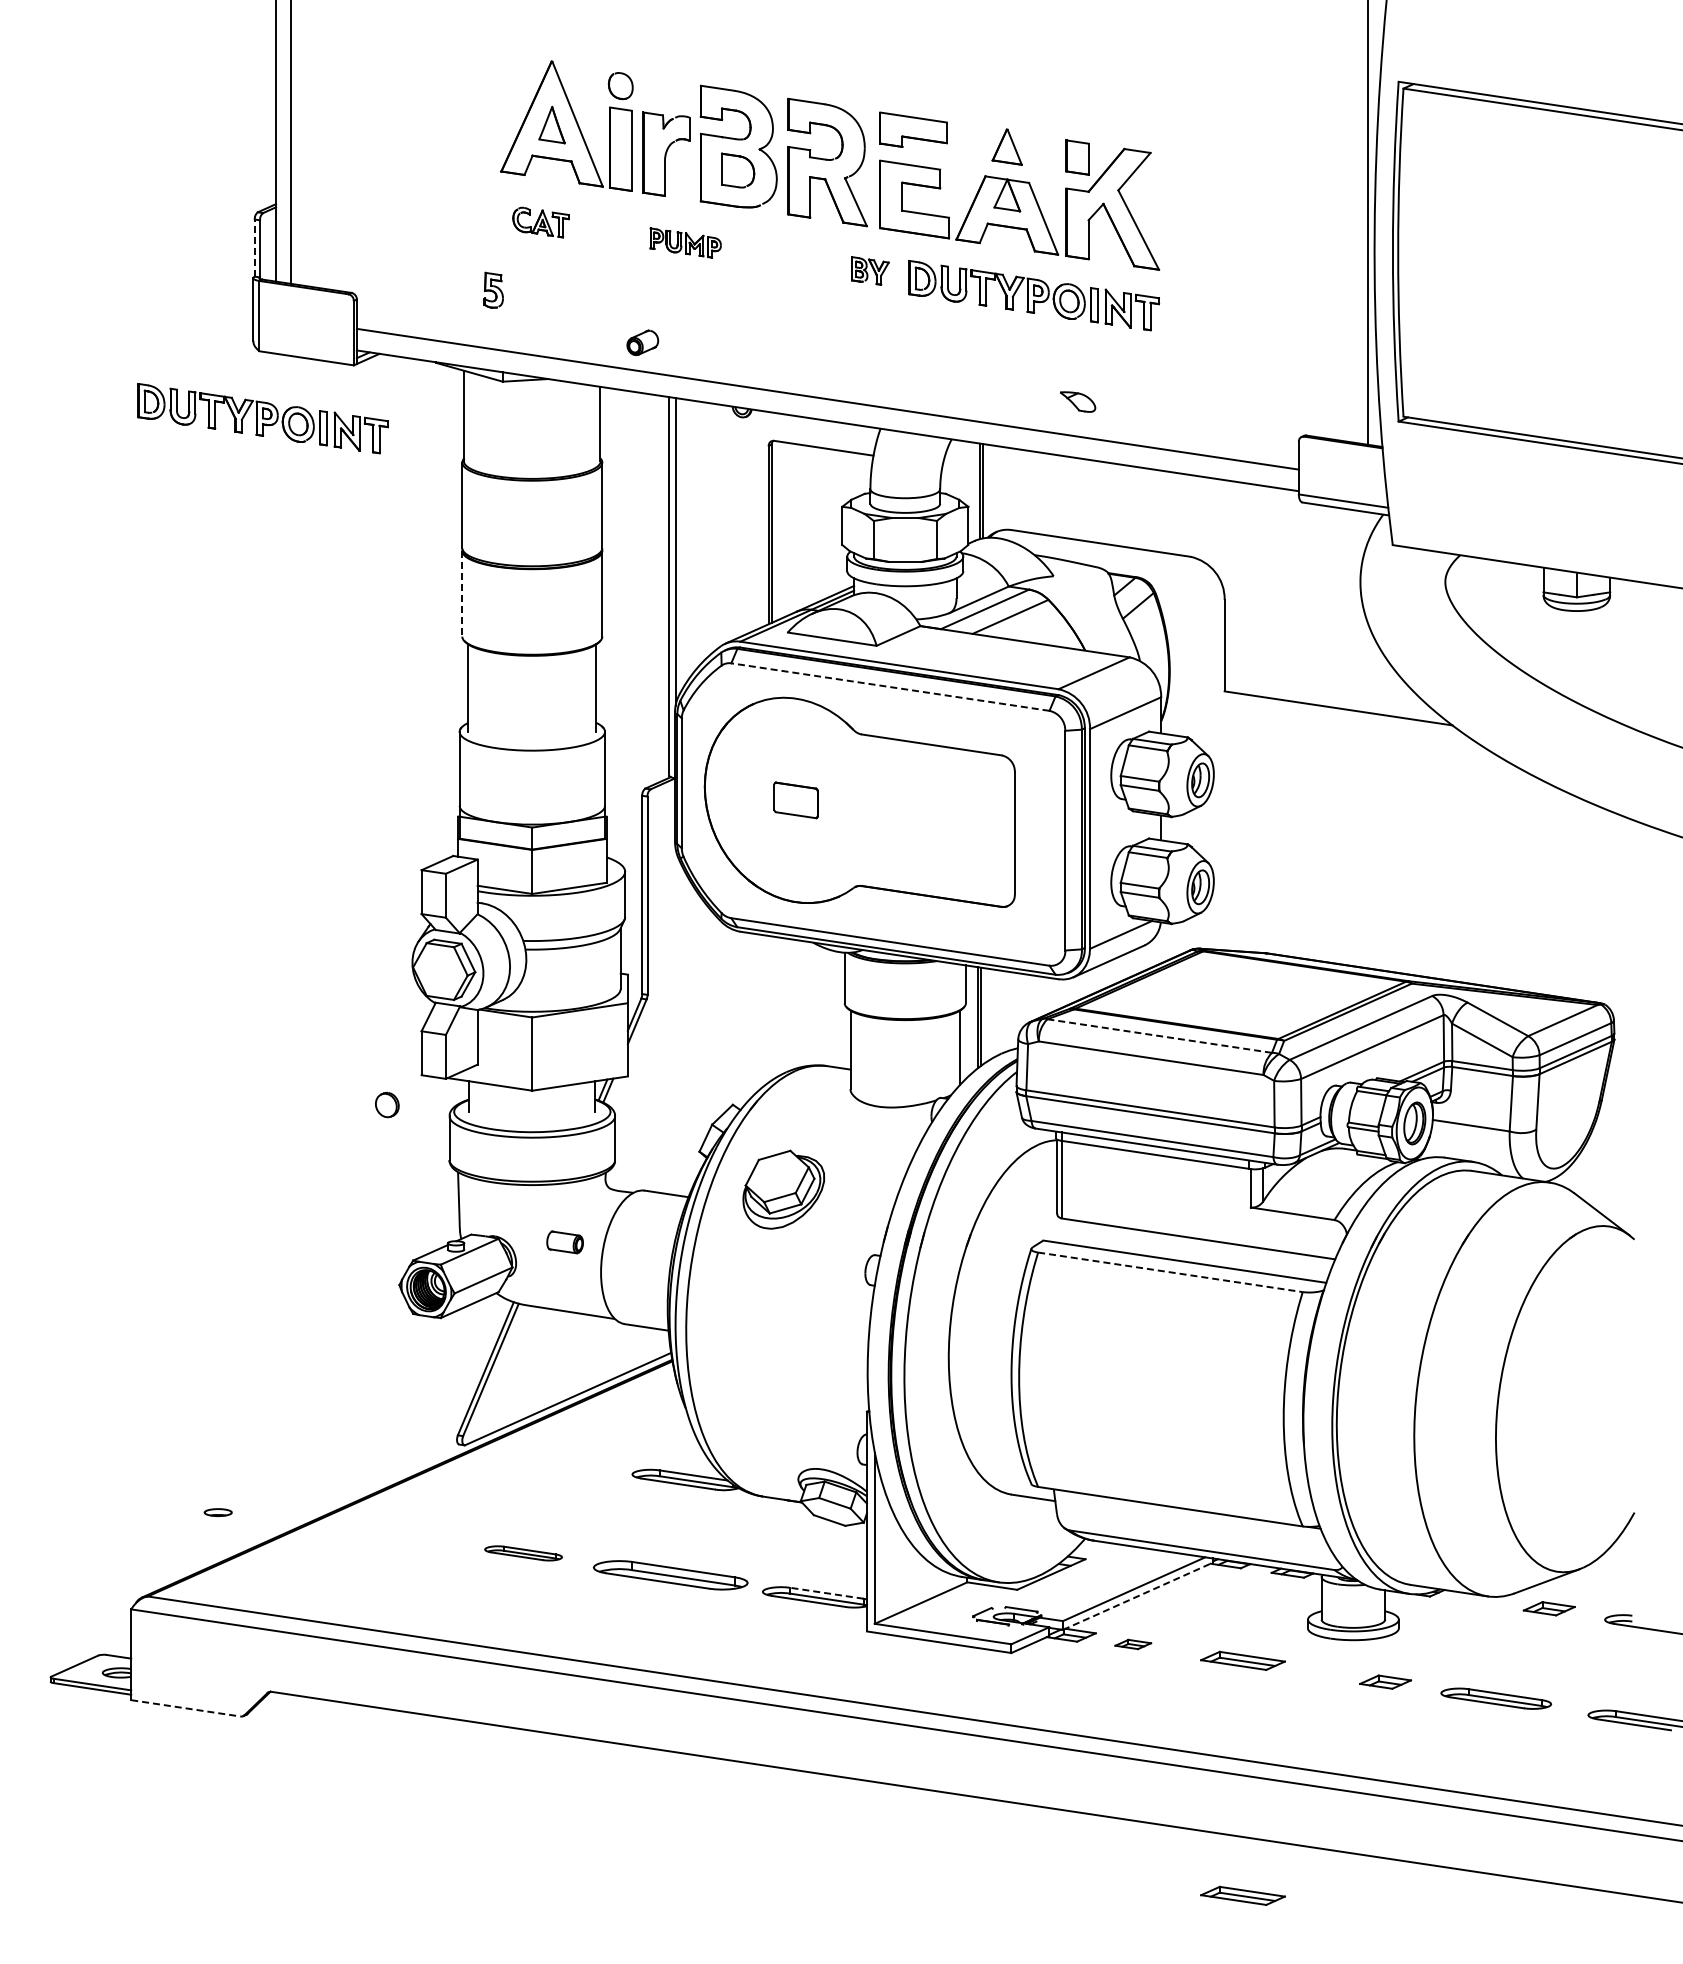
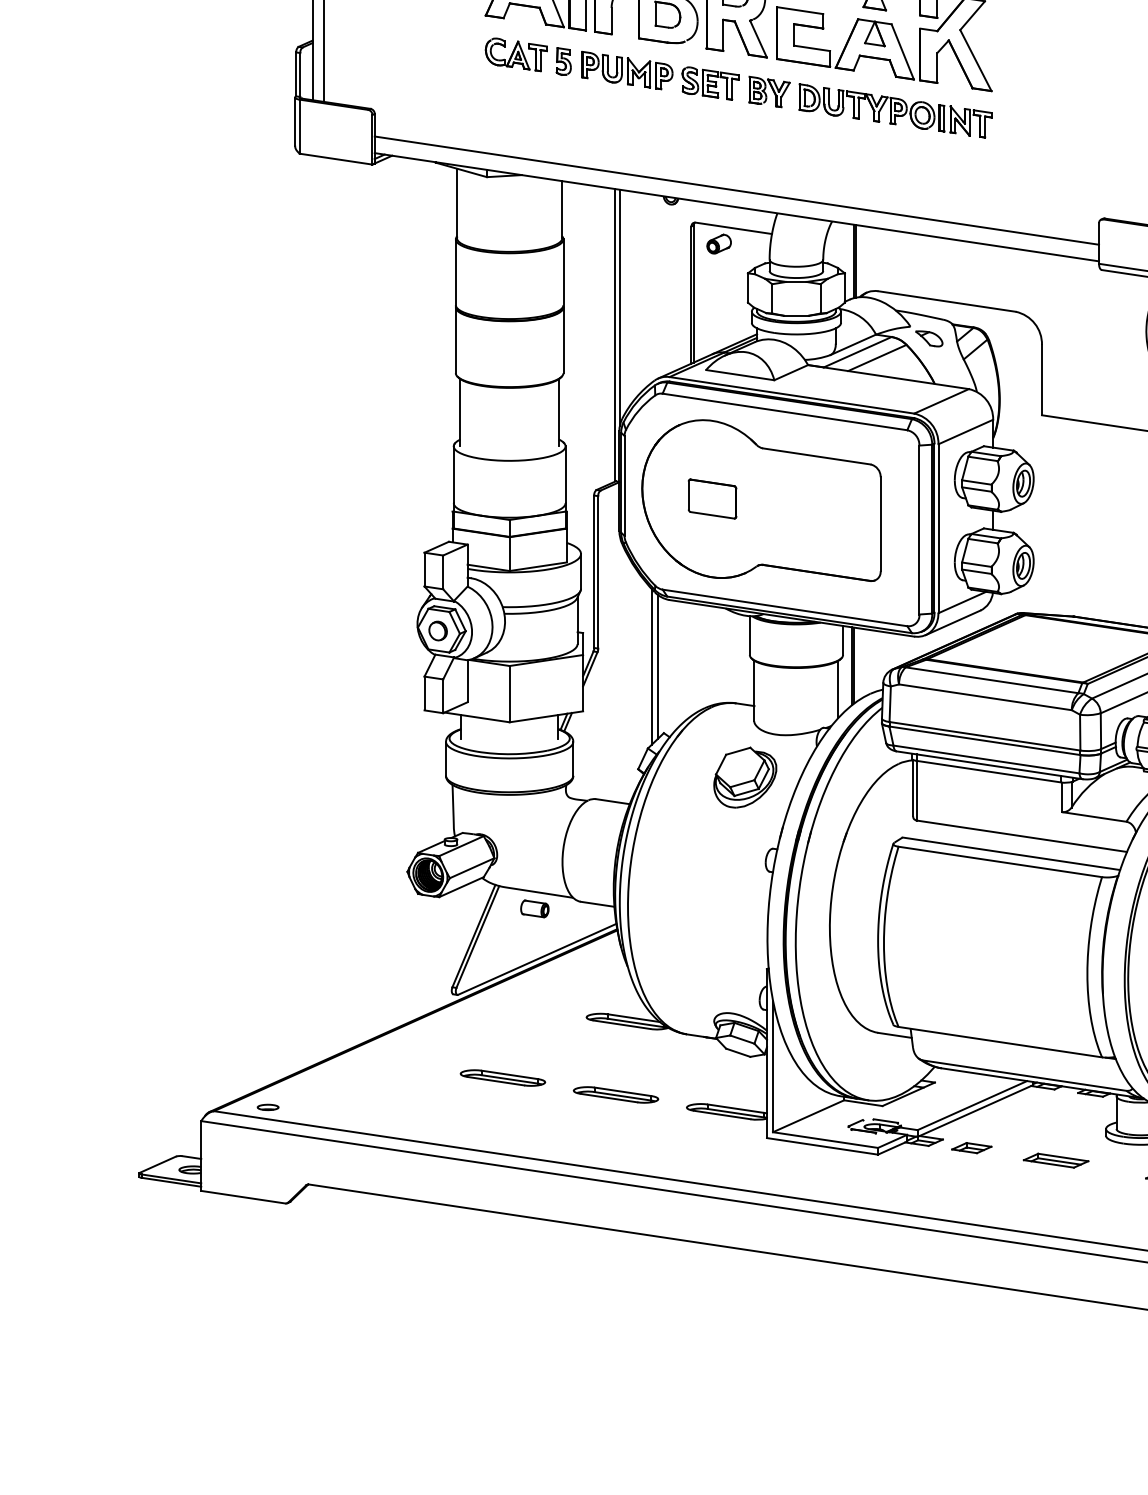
part: (540, 222) -> (515, 54), size x1.43
part: (685, 242) -> (627, 70), size x1.67
line: (254, 248) -> (296, 74), dashed -> solid
part: (793, 260) -> (710, 83), added
part: (870, 270) -> (769, 91), size x1.43
part: (493, 289) -> (563, 60), moved
part: (642, 342) -> (718, 243), moved
part: (1078, 401) -> (929, 338), moved
part: (263, 418) -> (302, 205), removed
line: (462, 593) -> (455, 339), dashed -> solid
line: (890, 687) -> (785, 412), dashed -> solid
part: (795, 800) -> (712, 499), size x1.43
line: (717, 1018) -> (652, 666), added
line: (725, 1018) -> (658, 666), added
line: (1159, 1036) -> (991, 680), dashed -> solid
part: (387, 1105) -> (438, 631), moved
part: (783, 1189) -> (745, 777), moved
part: (564, 1242) -> (534, 908), moved
line: (1170, 1272) -> (1000, 862), dashed -> solid
part: (217, 1512) -> (267, 1107), moved
part: (523, 1553) -> (502, 1078), size x1.43
part: (670, 1575) -> (615, 1095), size x0.71
line: (826, 1593) -> (735, 1108), dashed -> solid
line: (1138, 1596) -> (975, 1111), dashed -> solid
part: (1132, 1644) -> (971, 1148), size x1.43
line: (186, 1708) -> (243, 1197), dashed -> solid
part: (1242, 1895) -> (1055, 1341), removed

